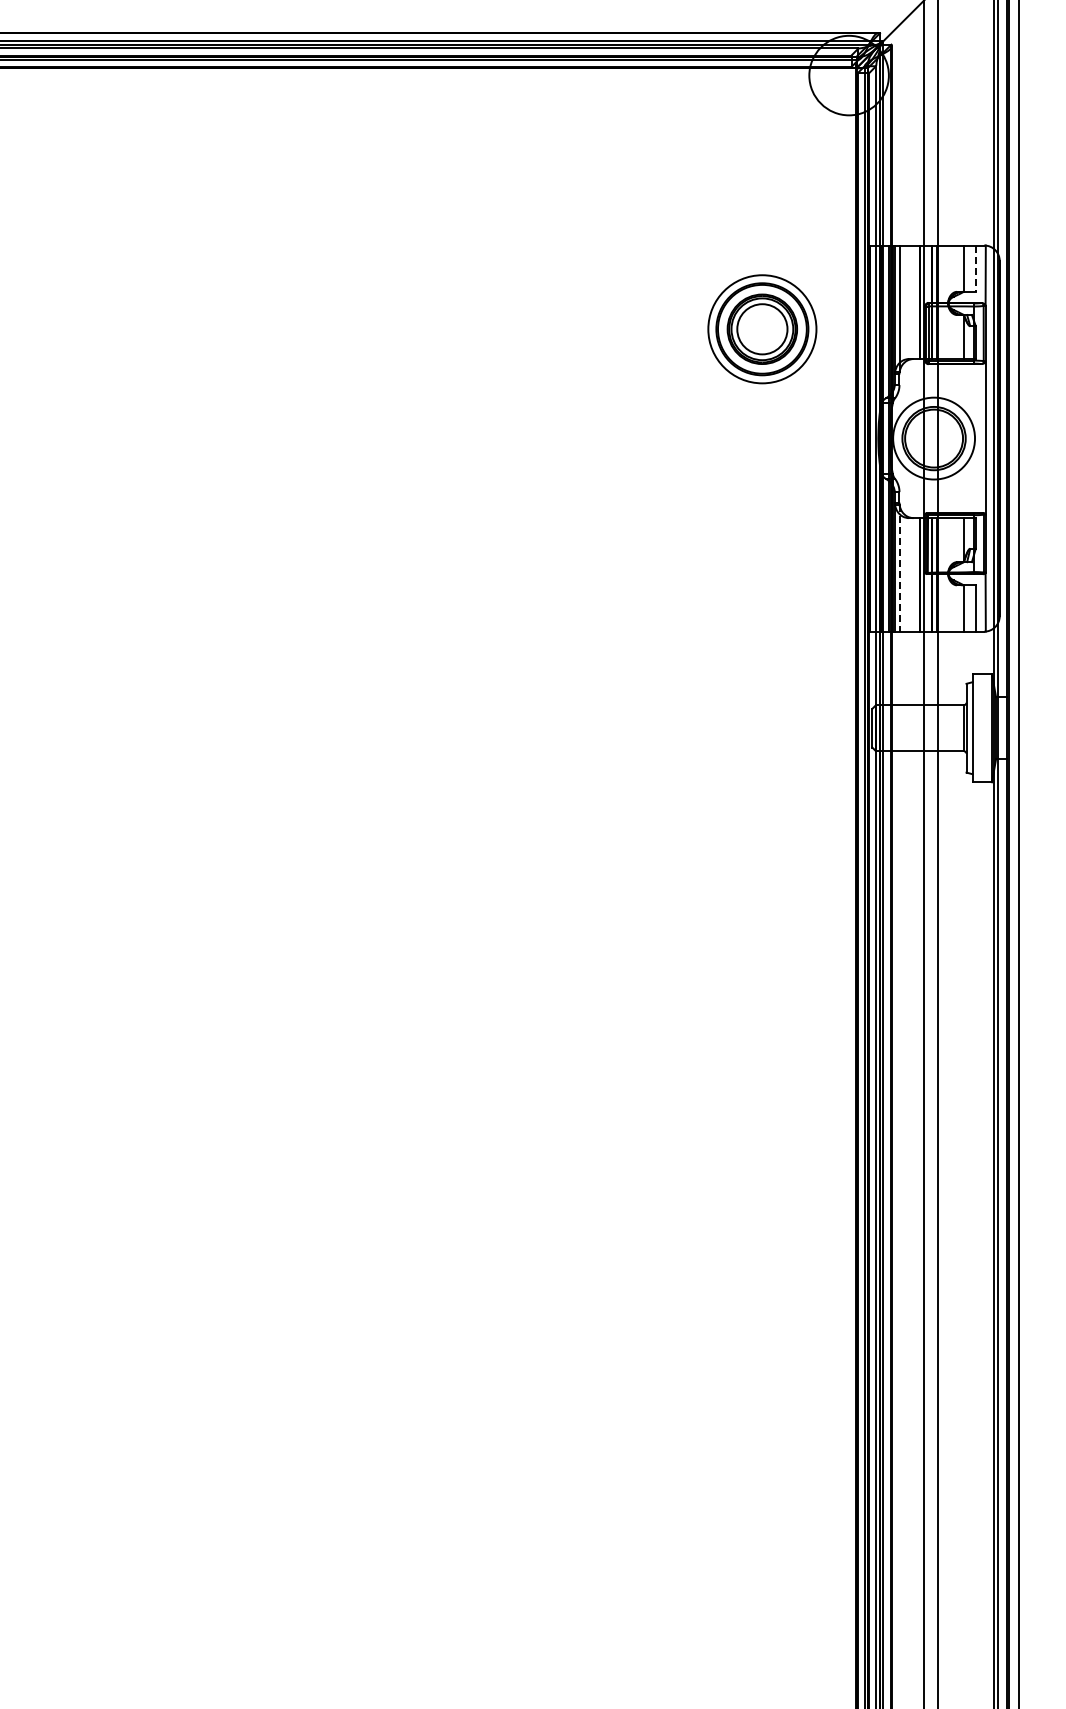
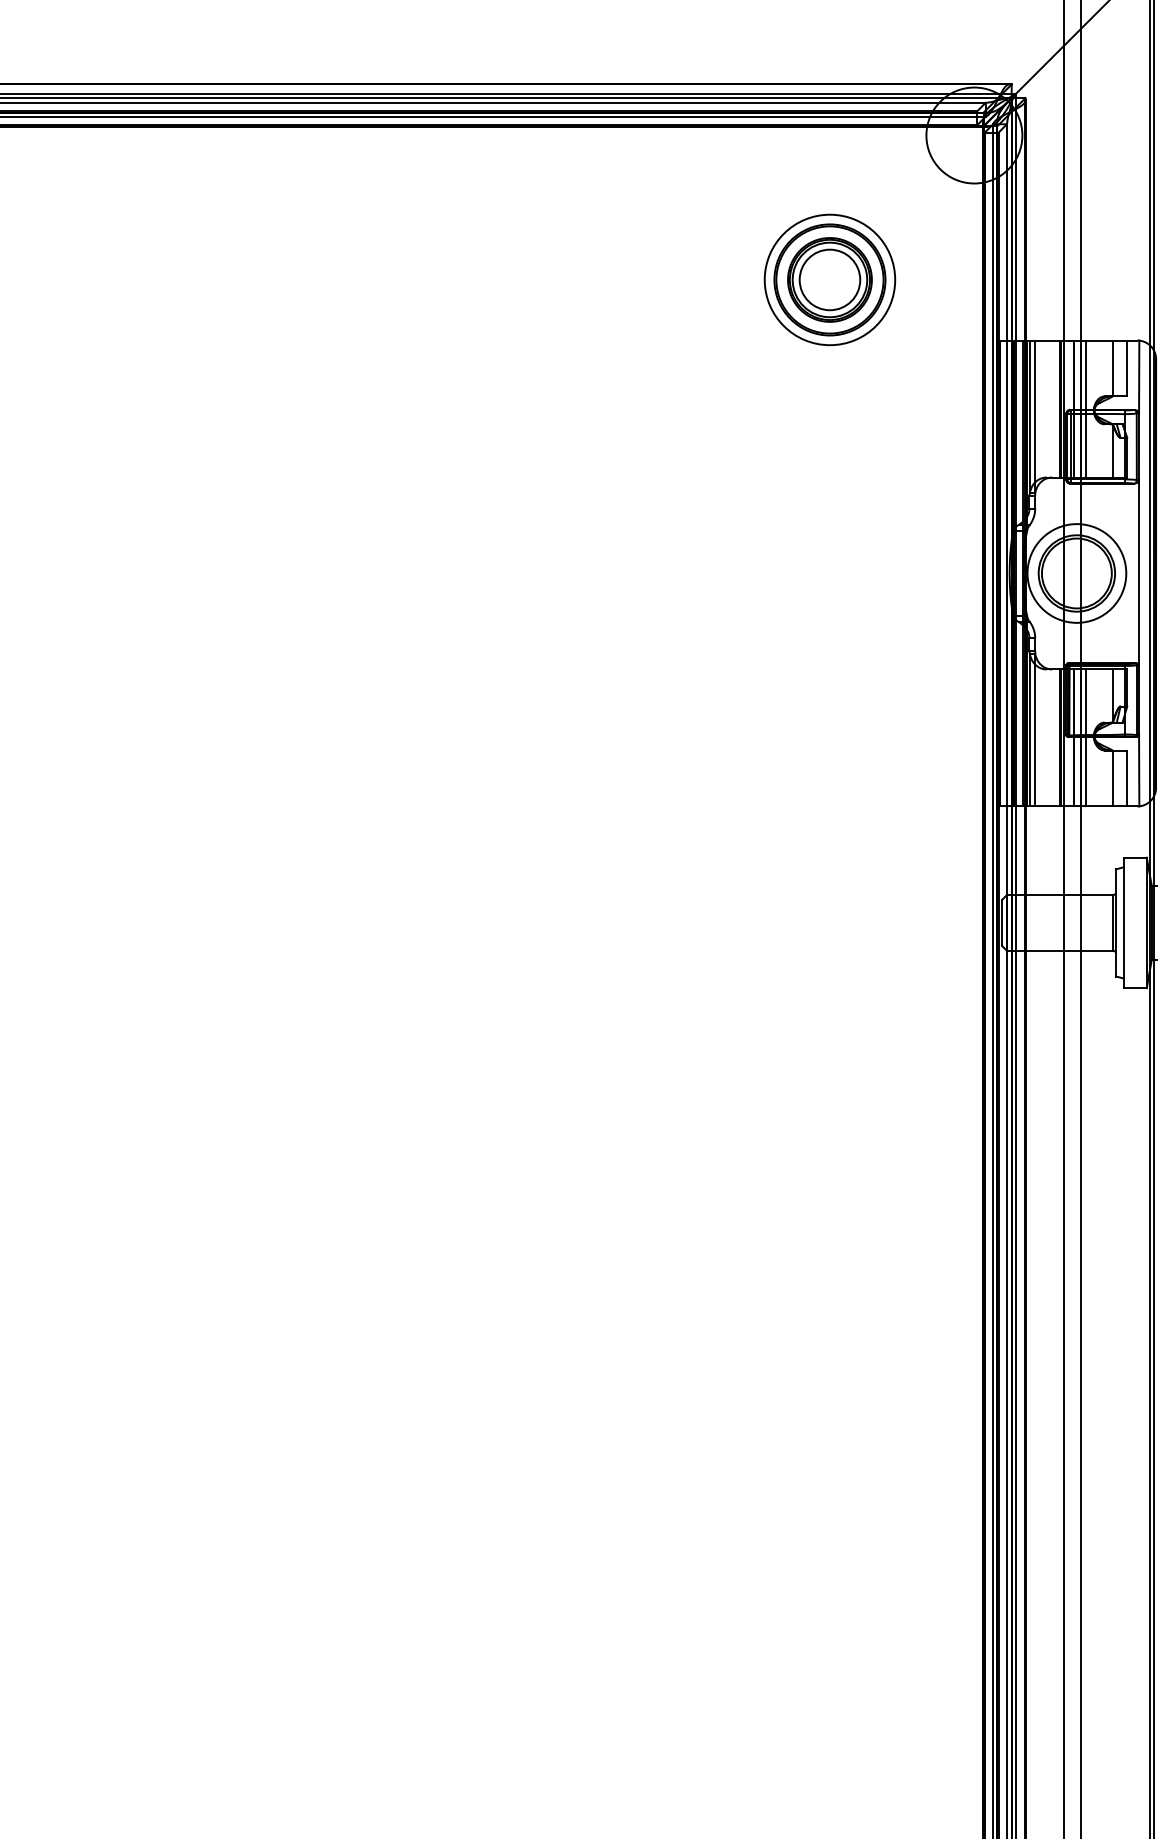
line: (975, 269) -> (1126, 369), dashed -> solid
line: (941, 302) -> (1085, 409), added
part: (762, 329) -> (830, 280), moved
line: (899, 569) -> (1035, 731), dashed -> solid
line: (941, 574) -> (1085, 737), added

